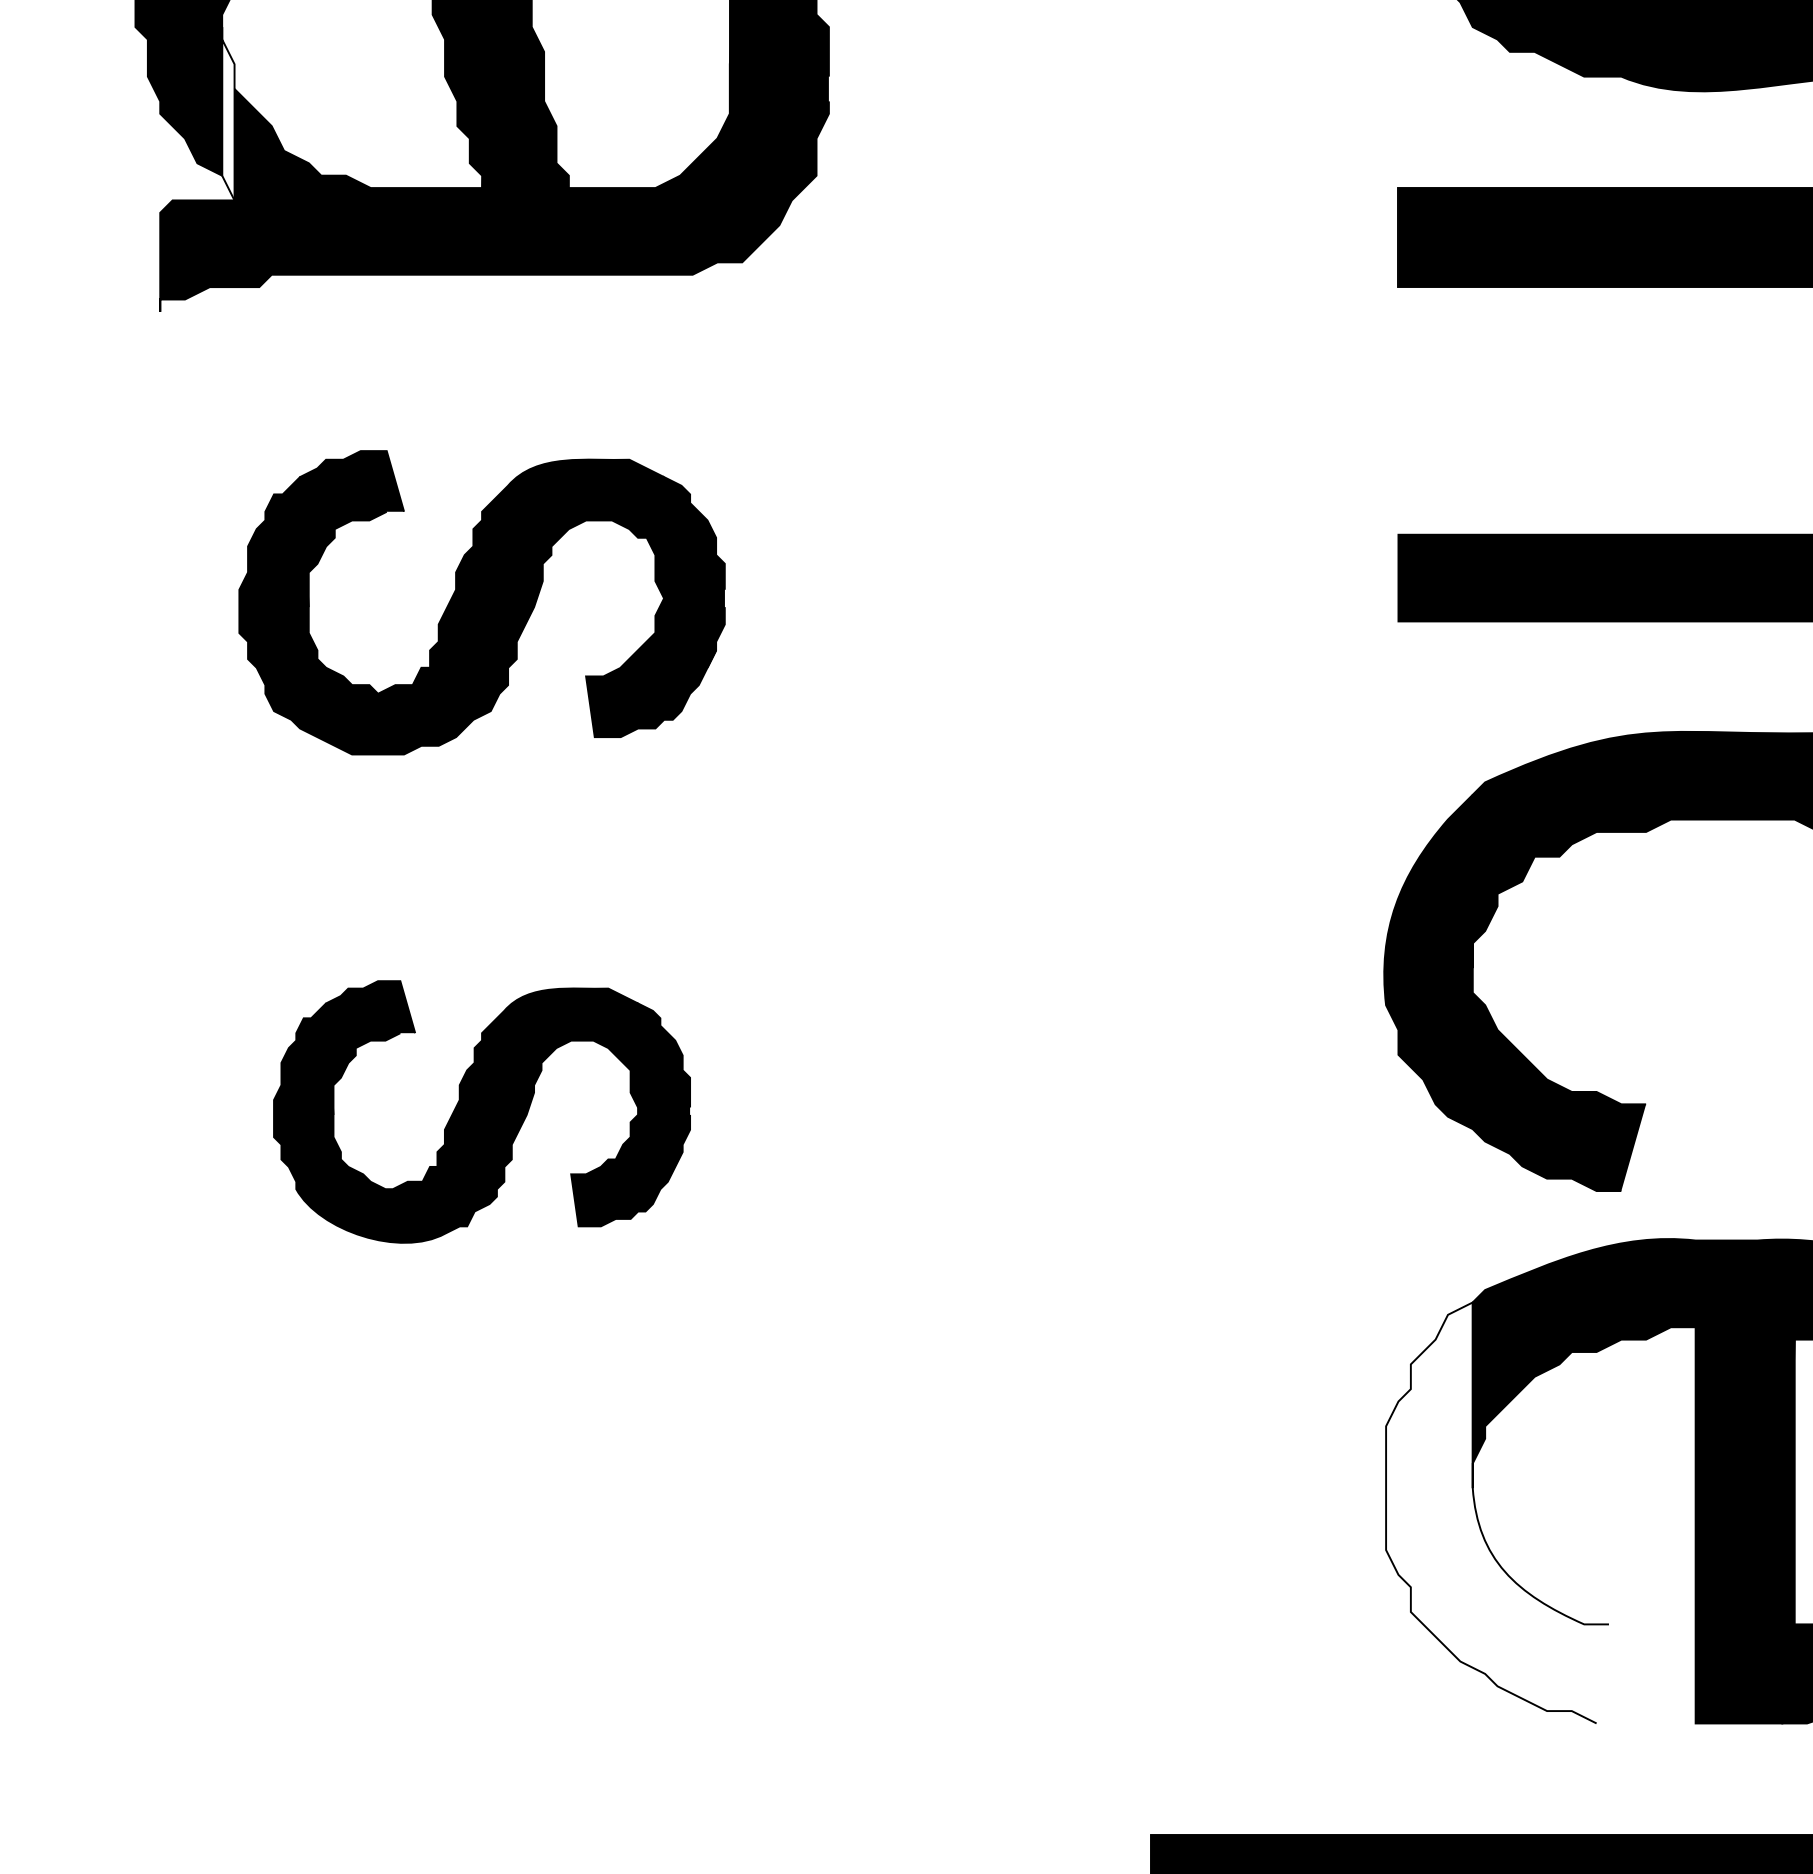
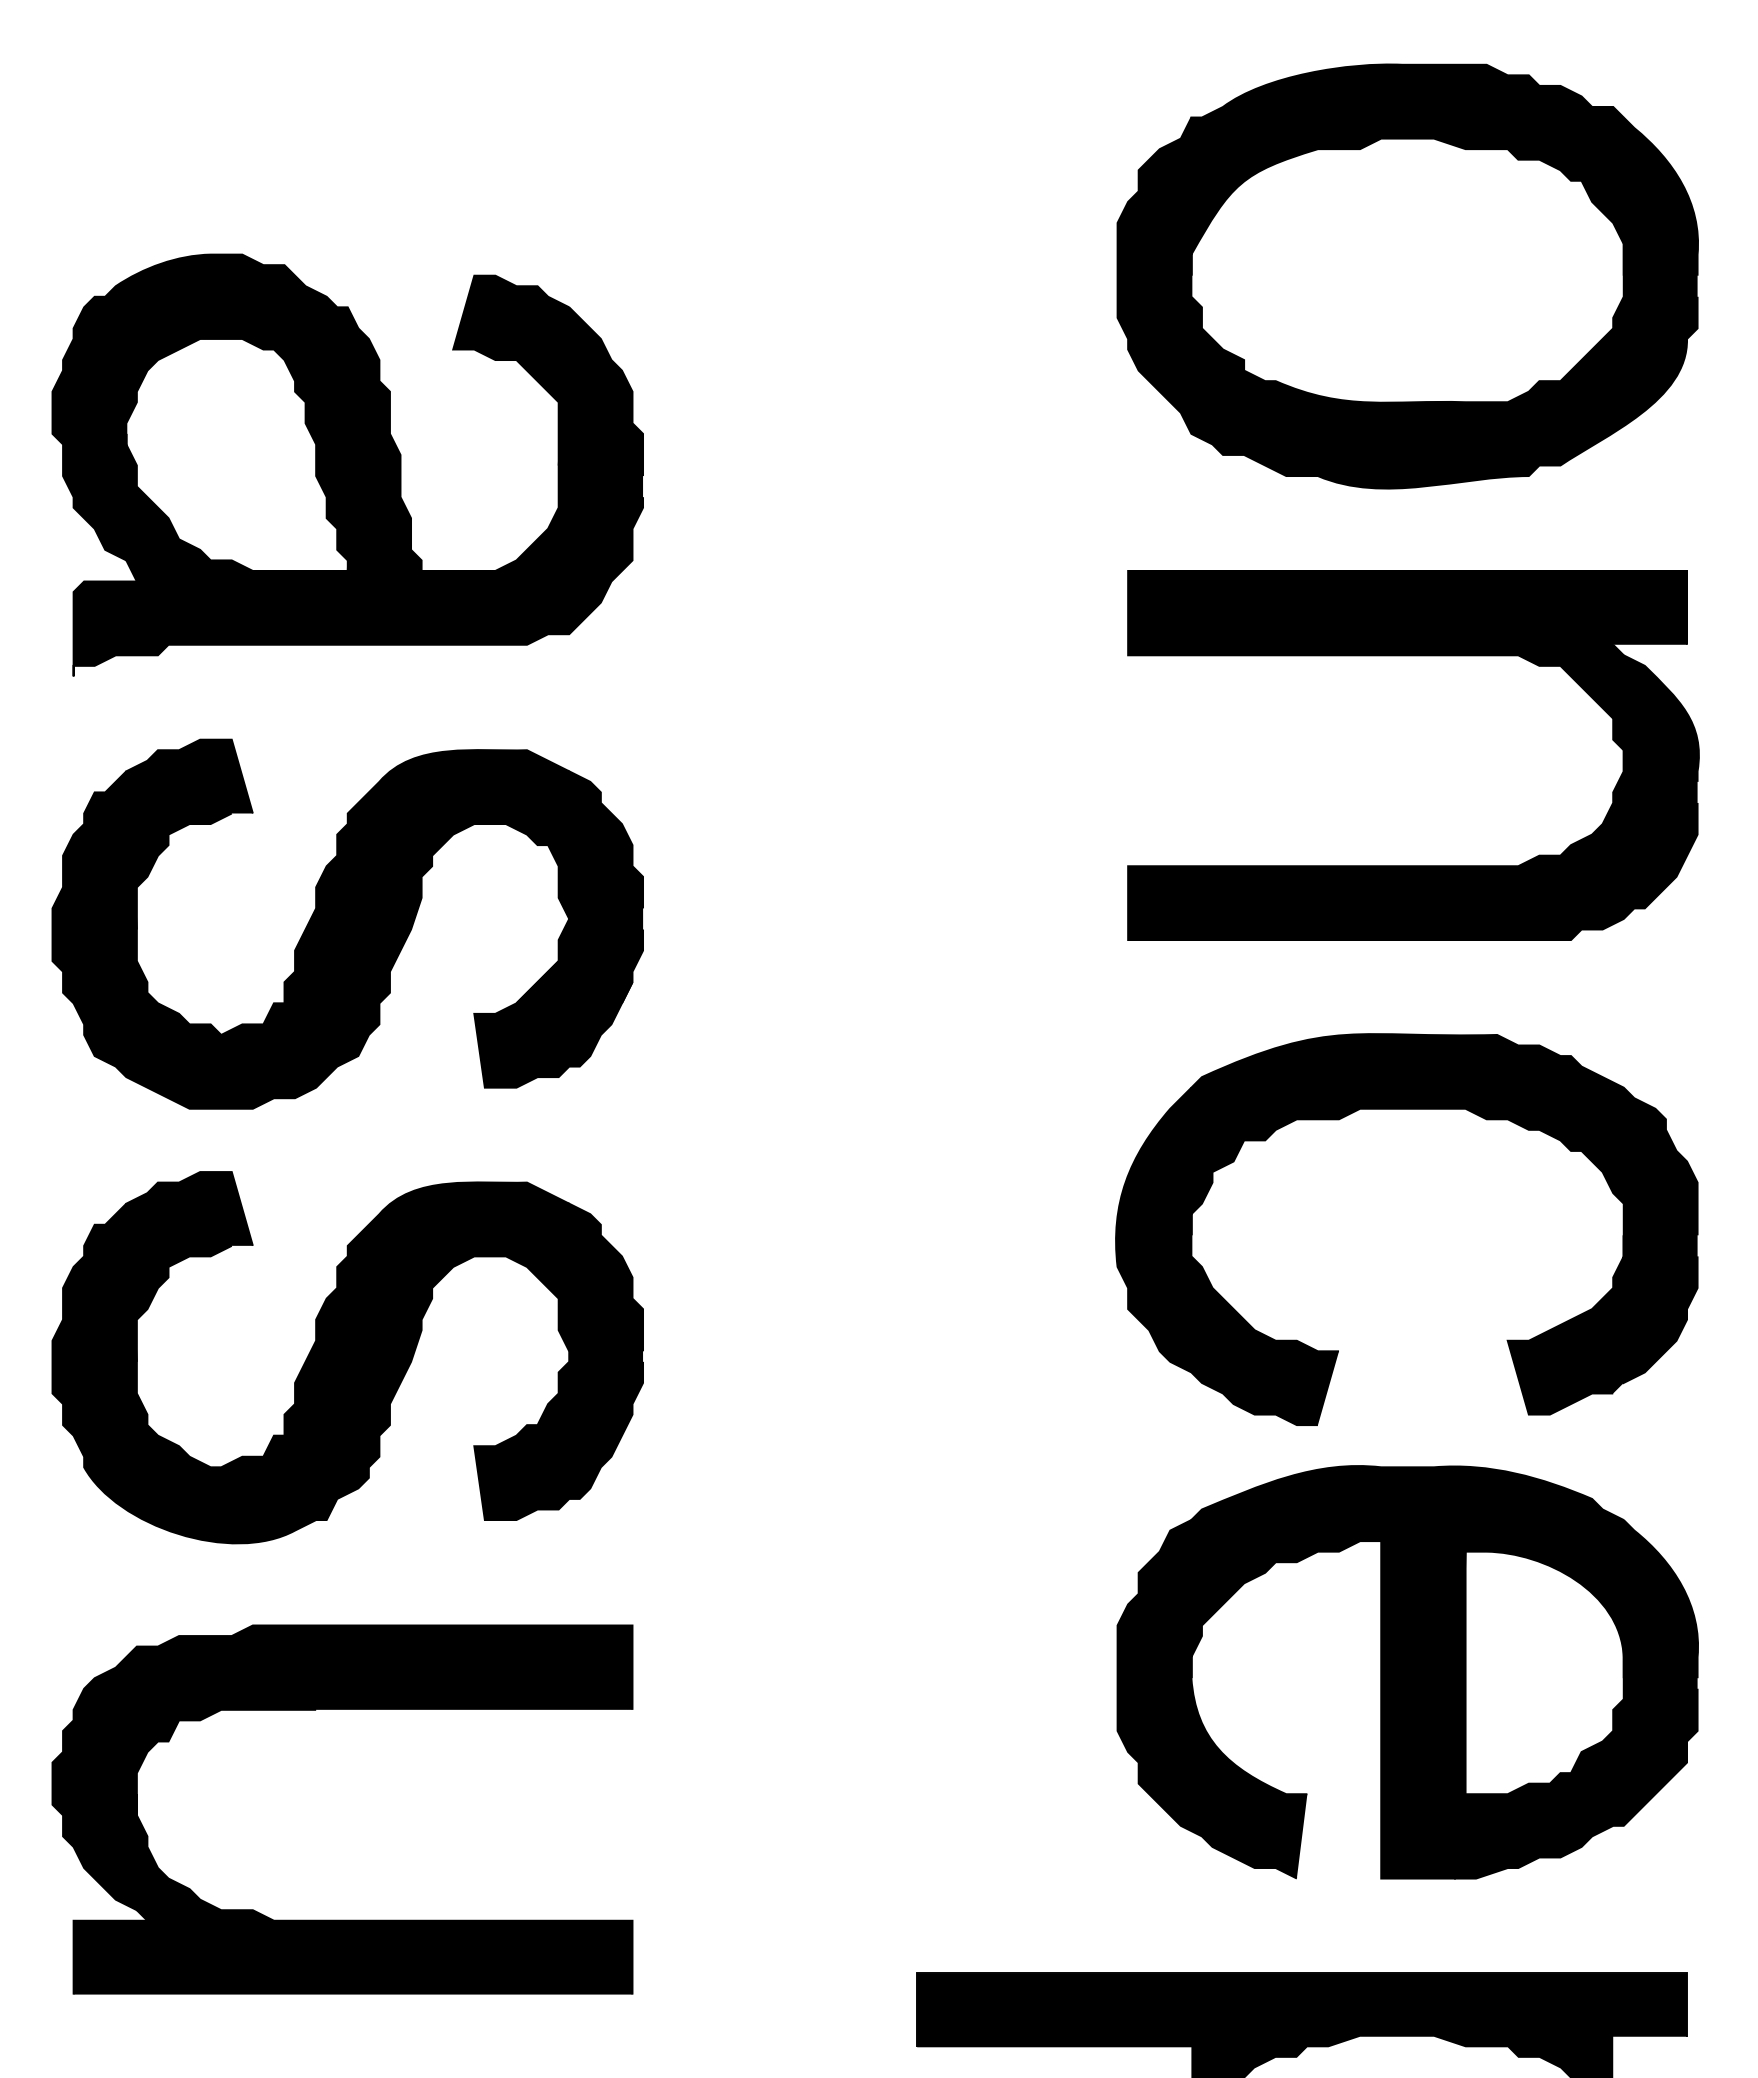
fill: (228, 113) -> (131, 507), added
part: (481, 602) -> (347, 923), size x1.43
part: (481, 1111) -> (347, 1357), size x1.67
fill: (1497, 1513) -> (1212, 1699), added
part: (475, 1524) -> (342, 1709), added

